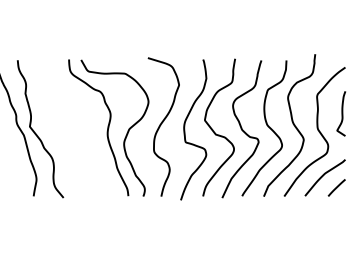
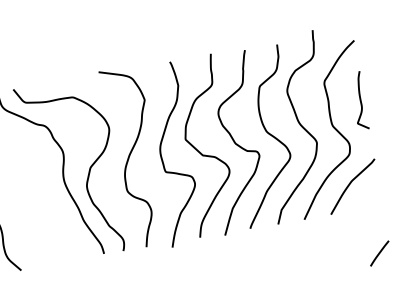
line: (336, 187) -> (379, 253), moved

